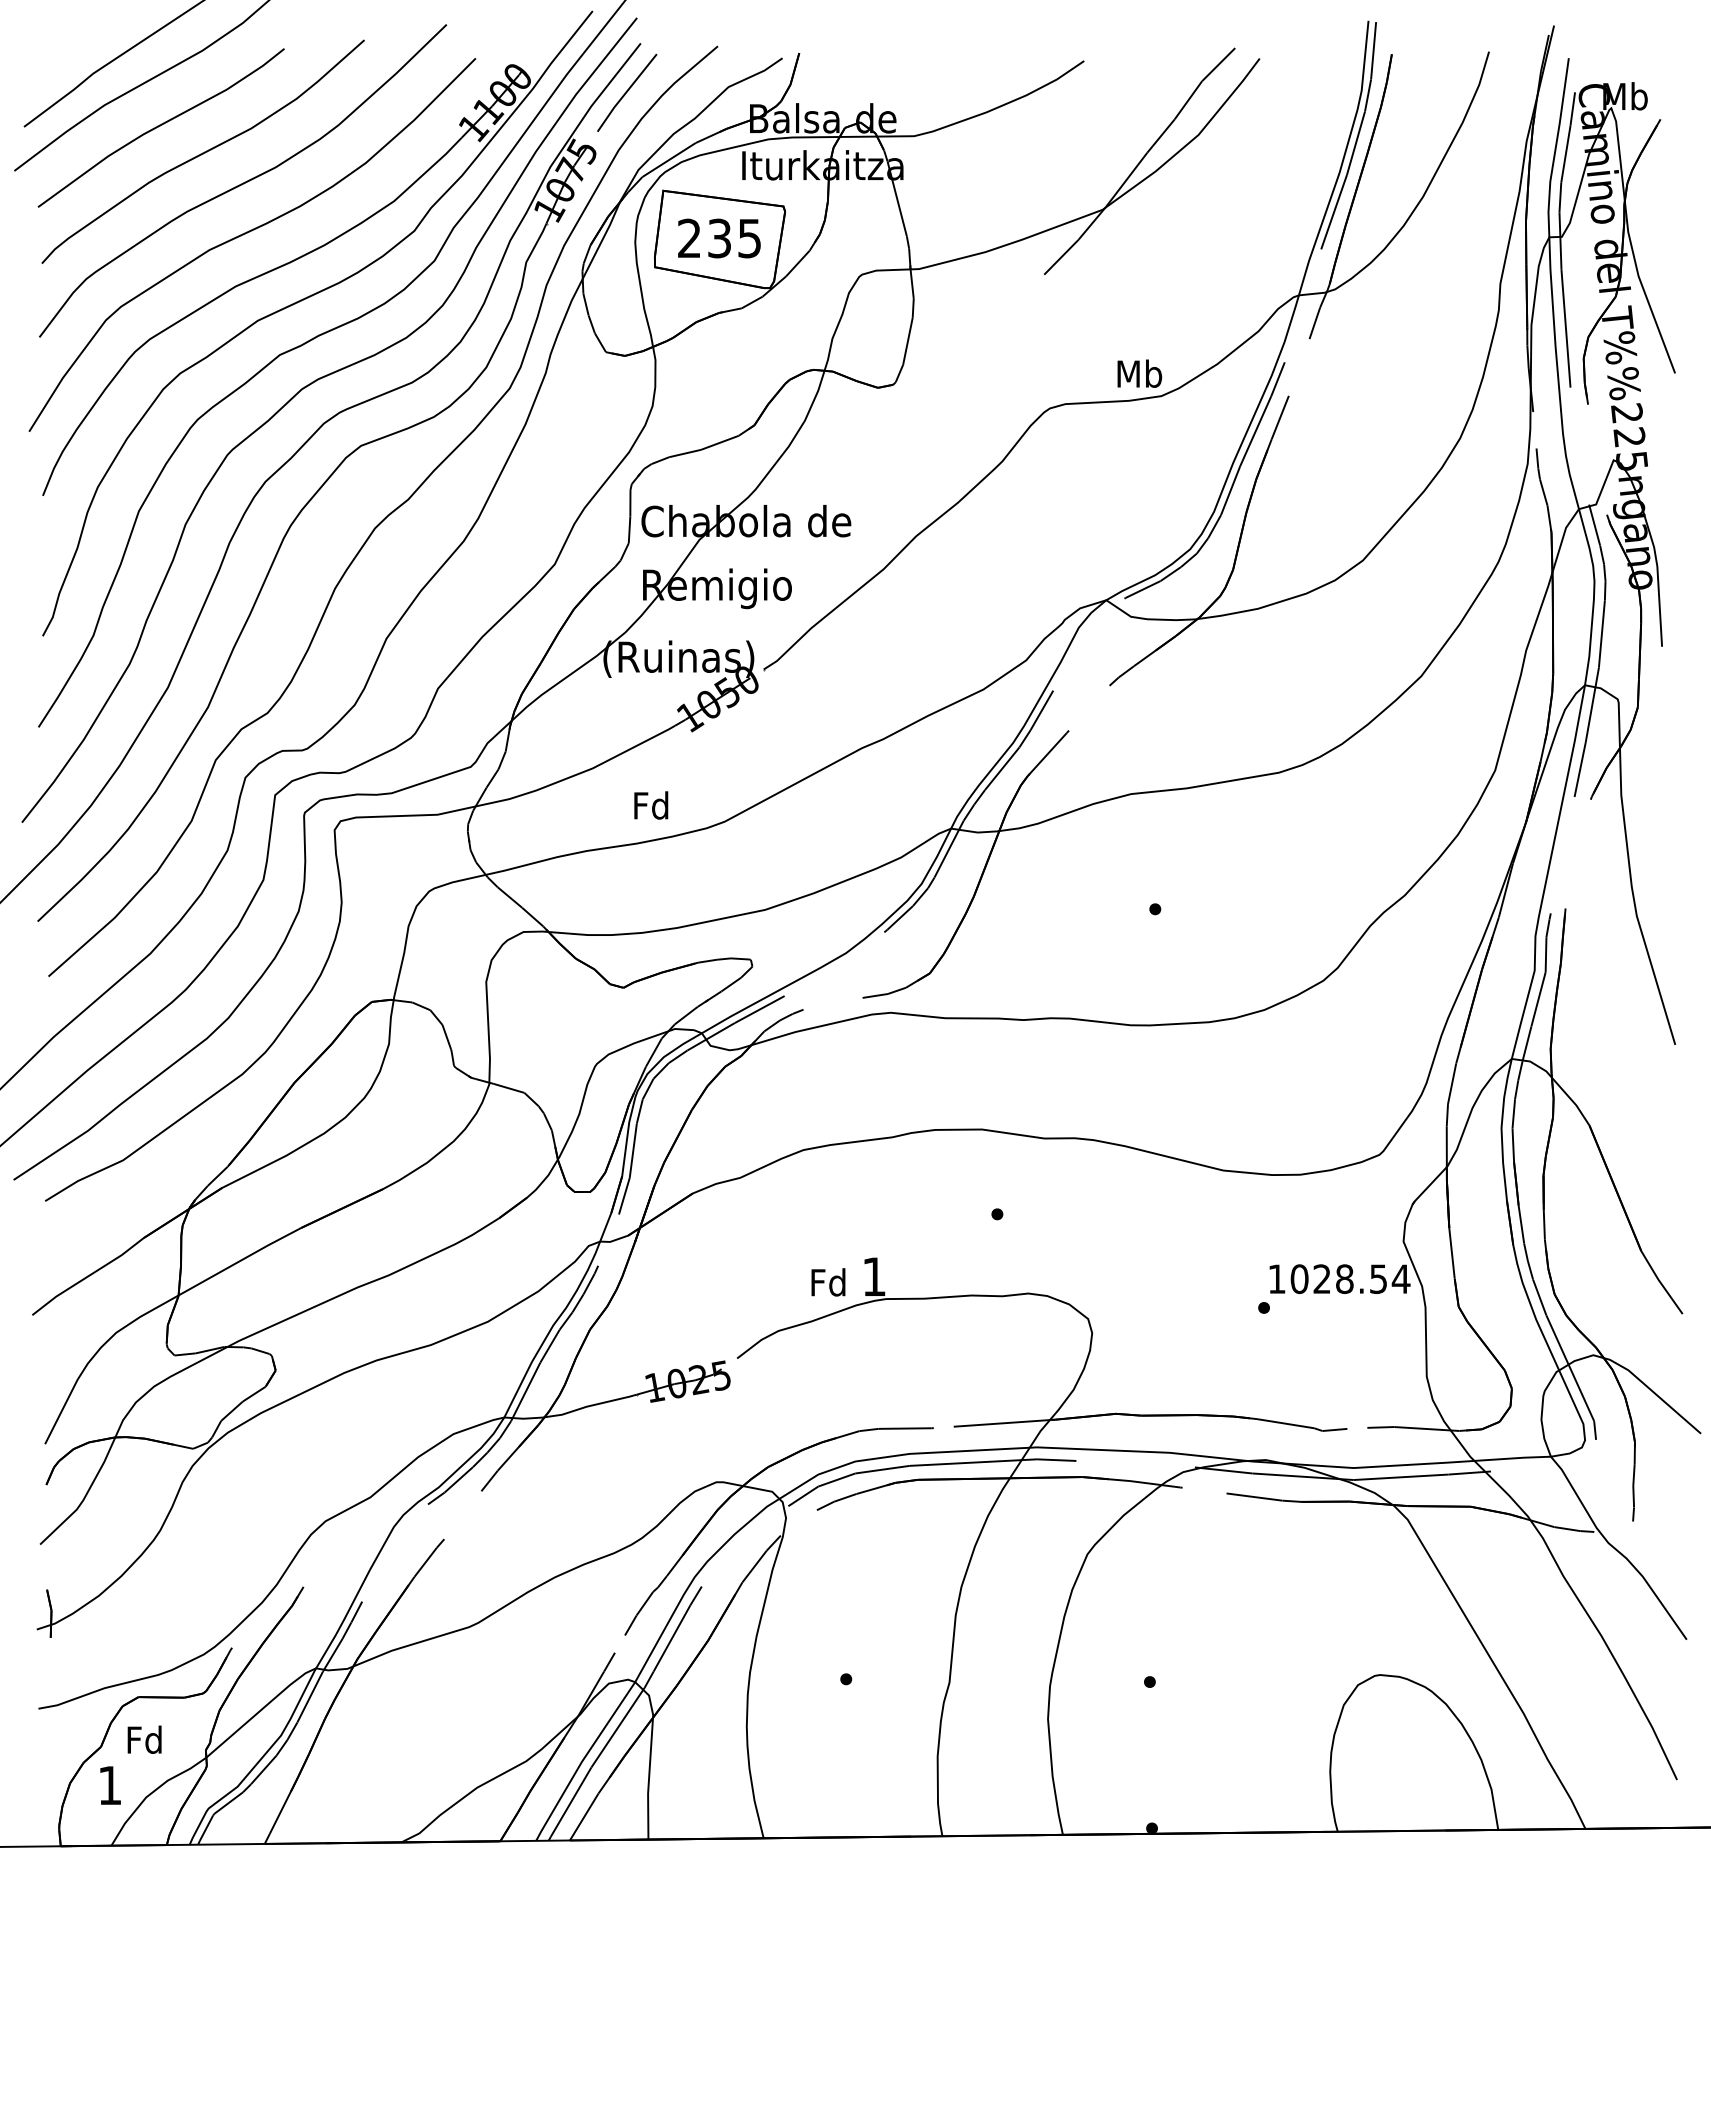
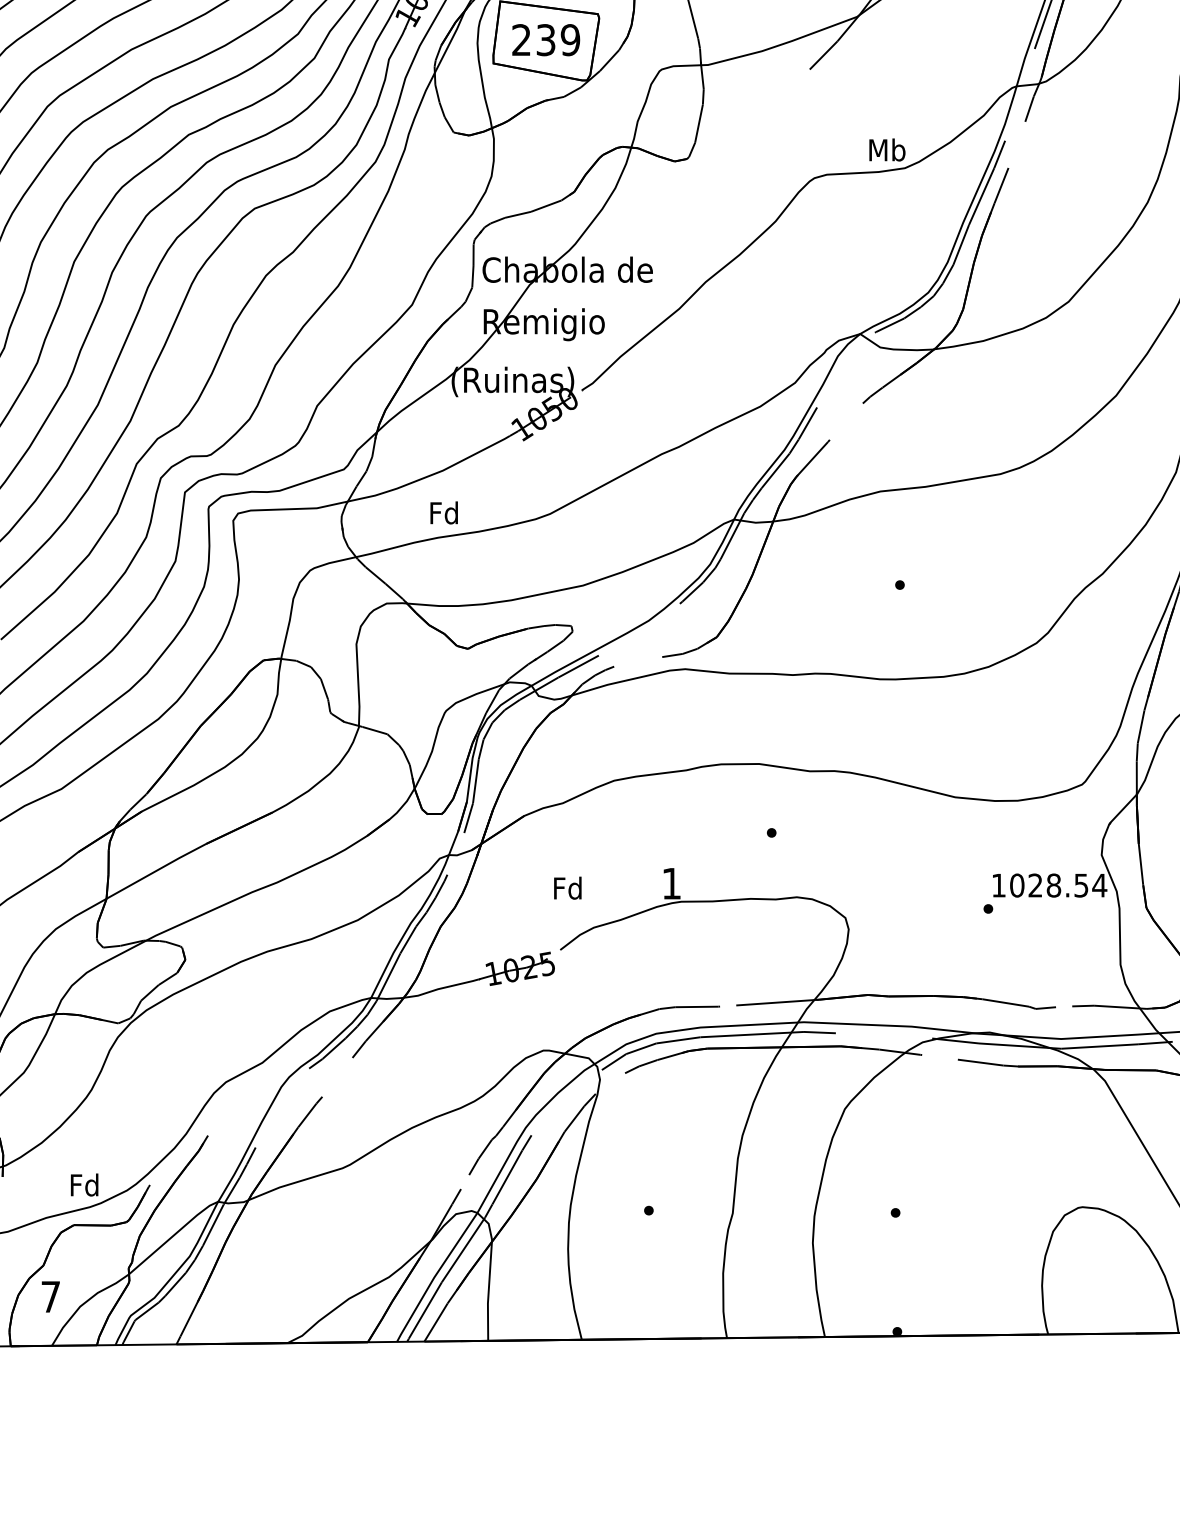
text: (749, 238) -> (570, 40), 235 -> 239
text: (651, 805) -> (444, 512), moved
text: (828, 1282) -> (567, 888), moved
text: (144, 1739) -> (84, 1184), moved
text: (110, 1785) -> (51, 1296), 1 -> 7

